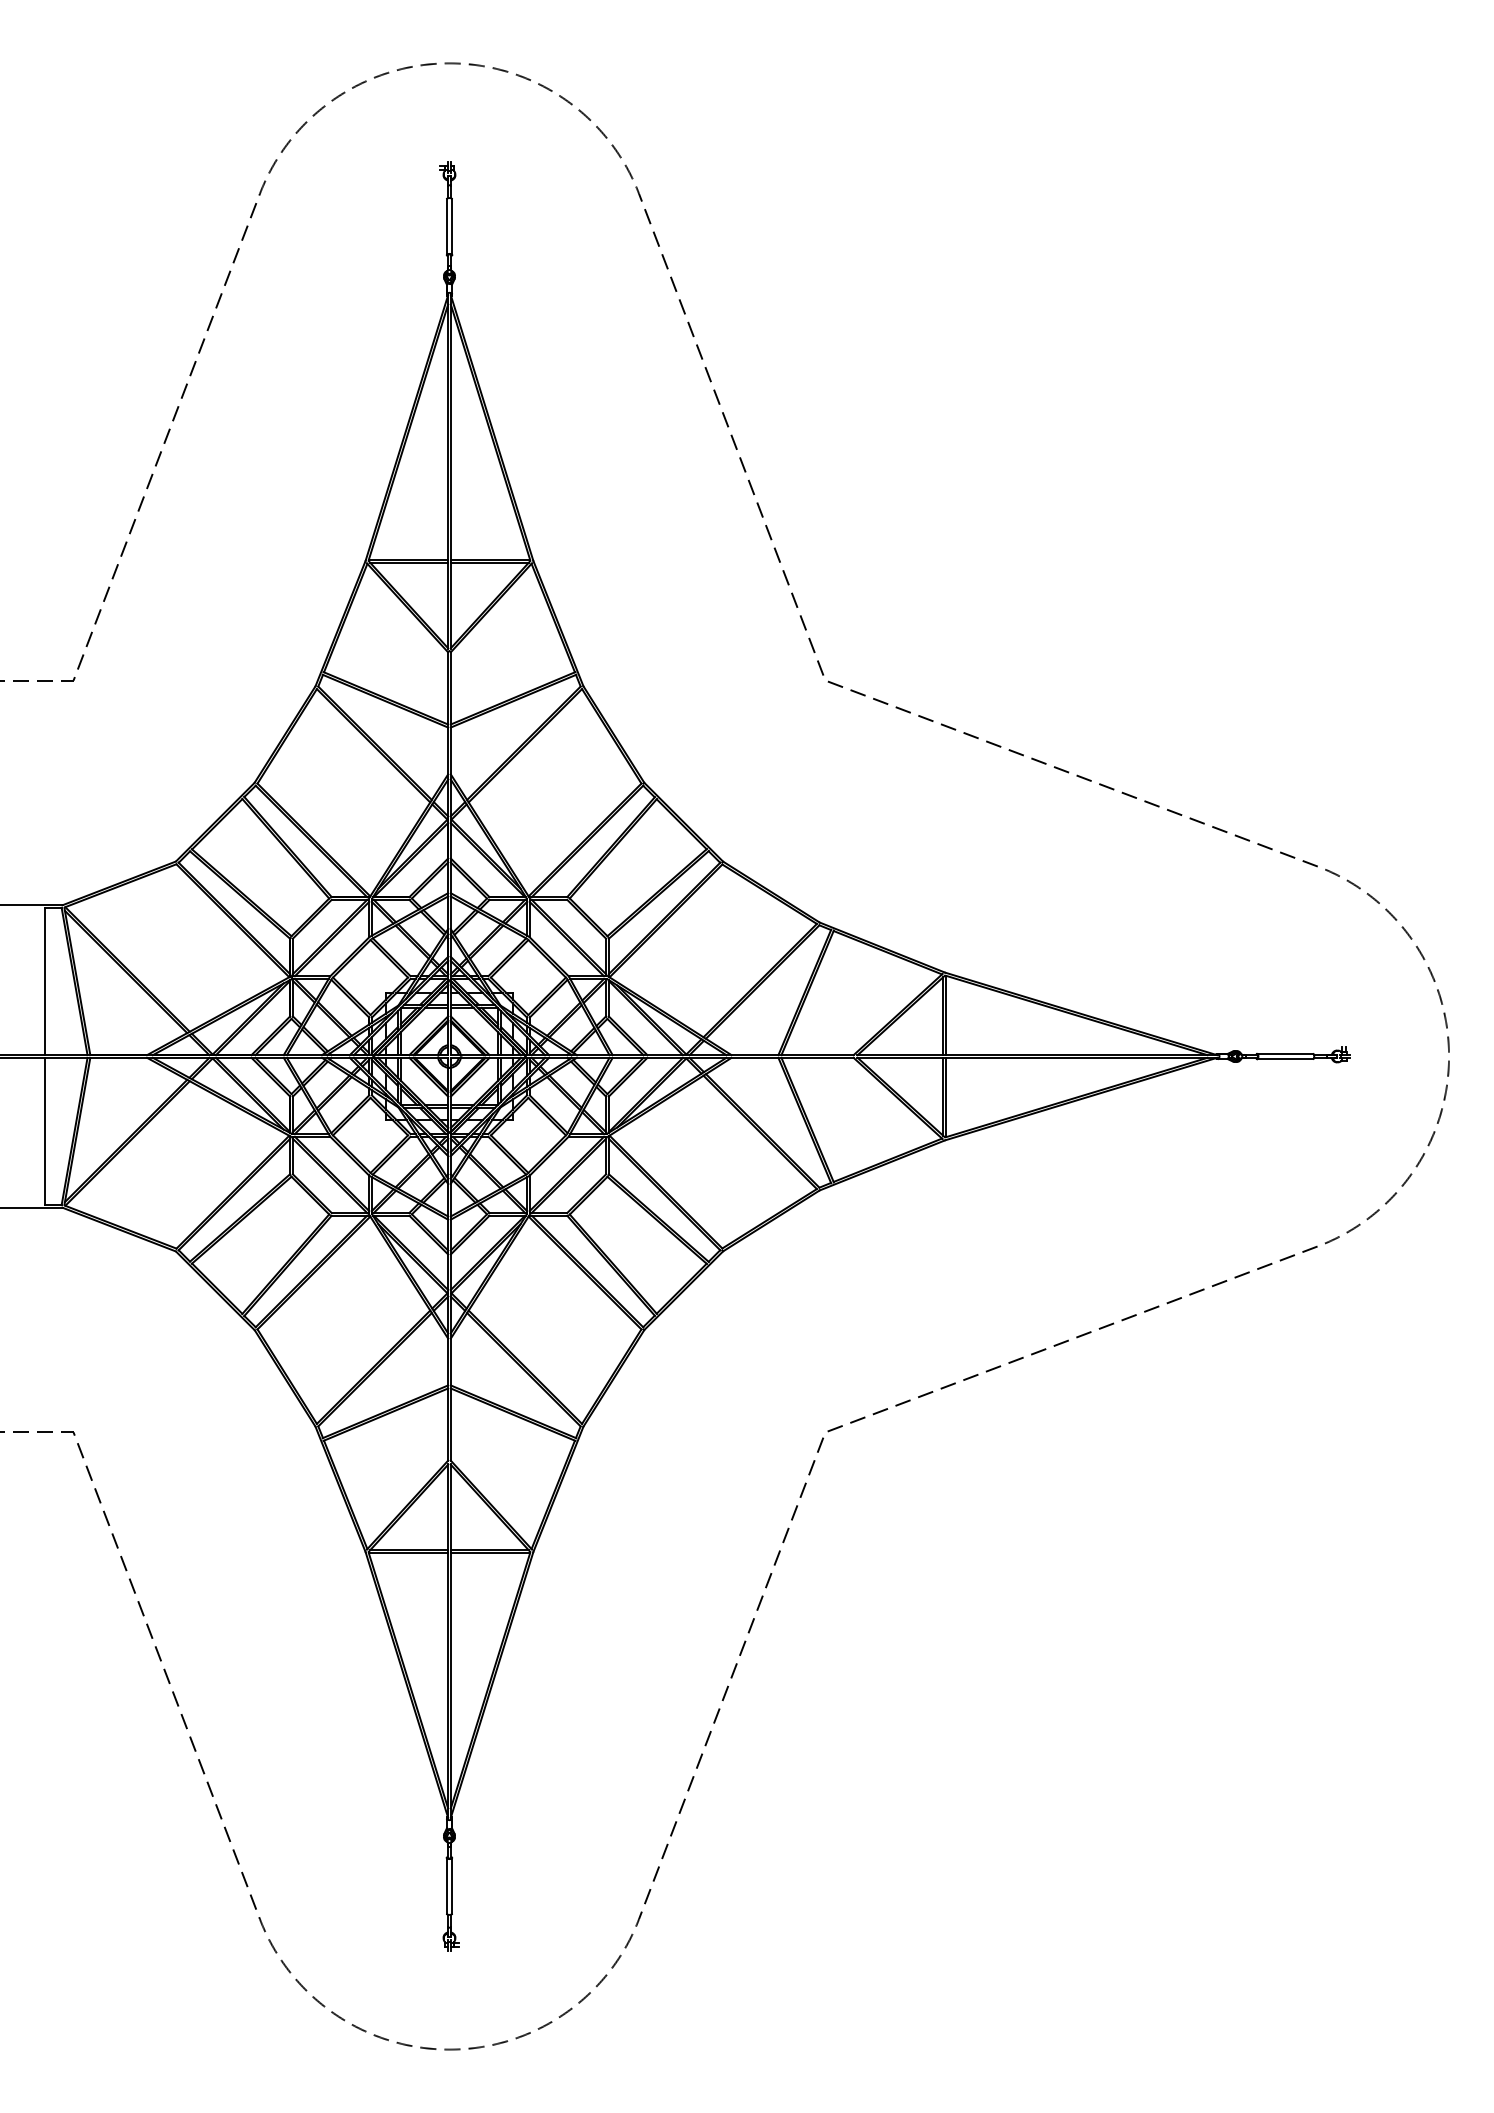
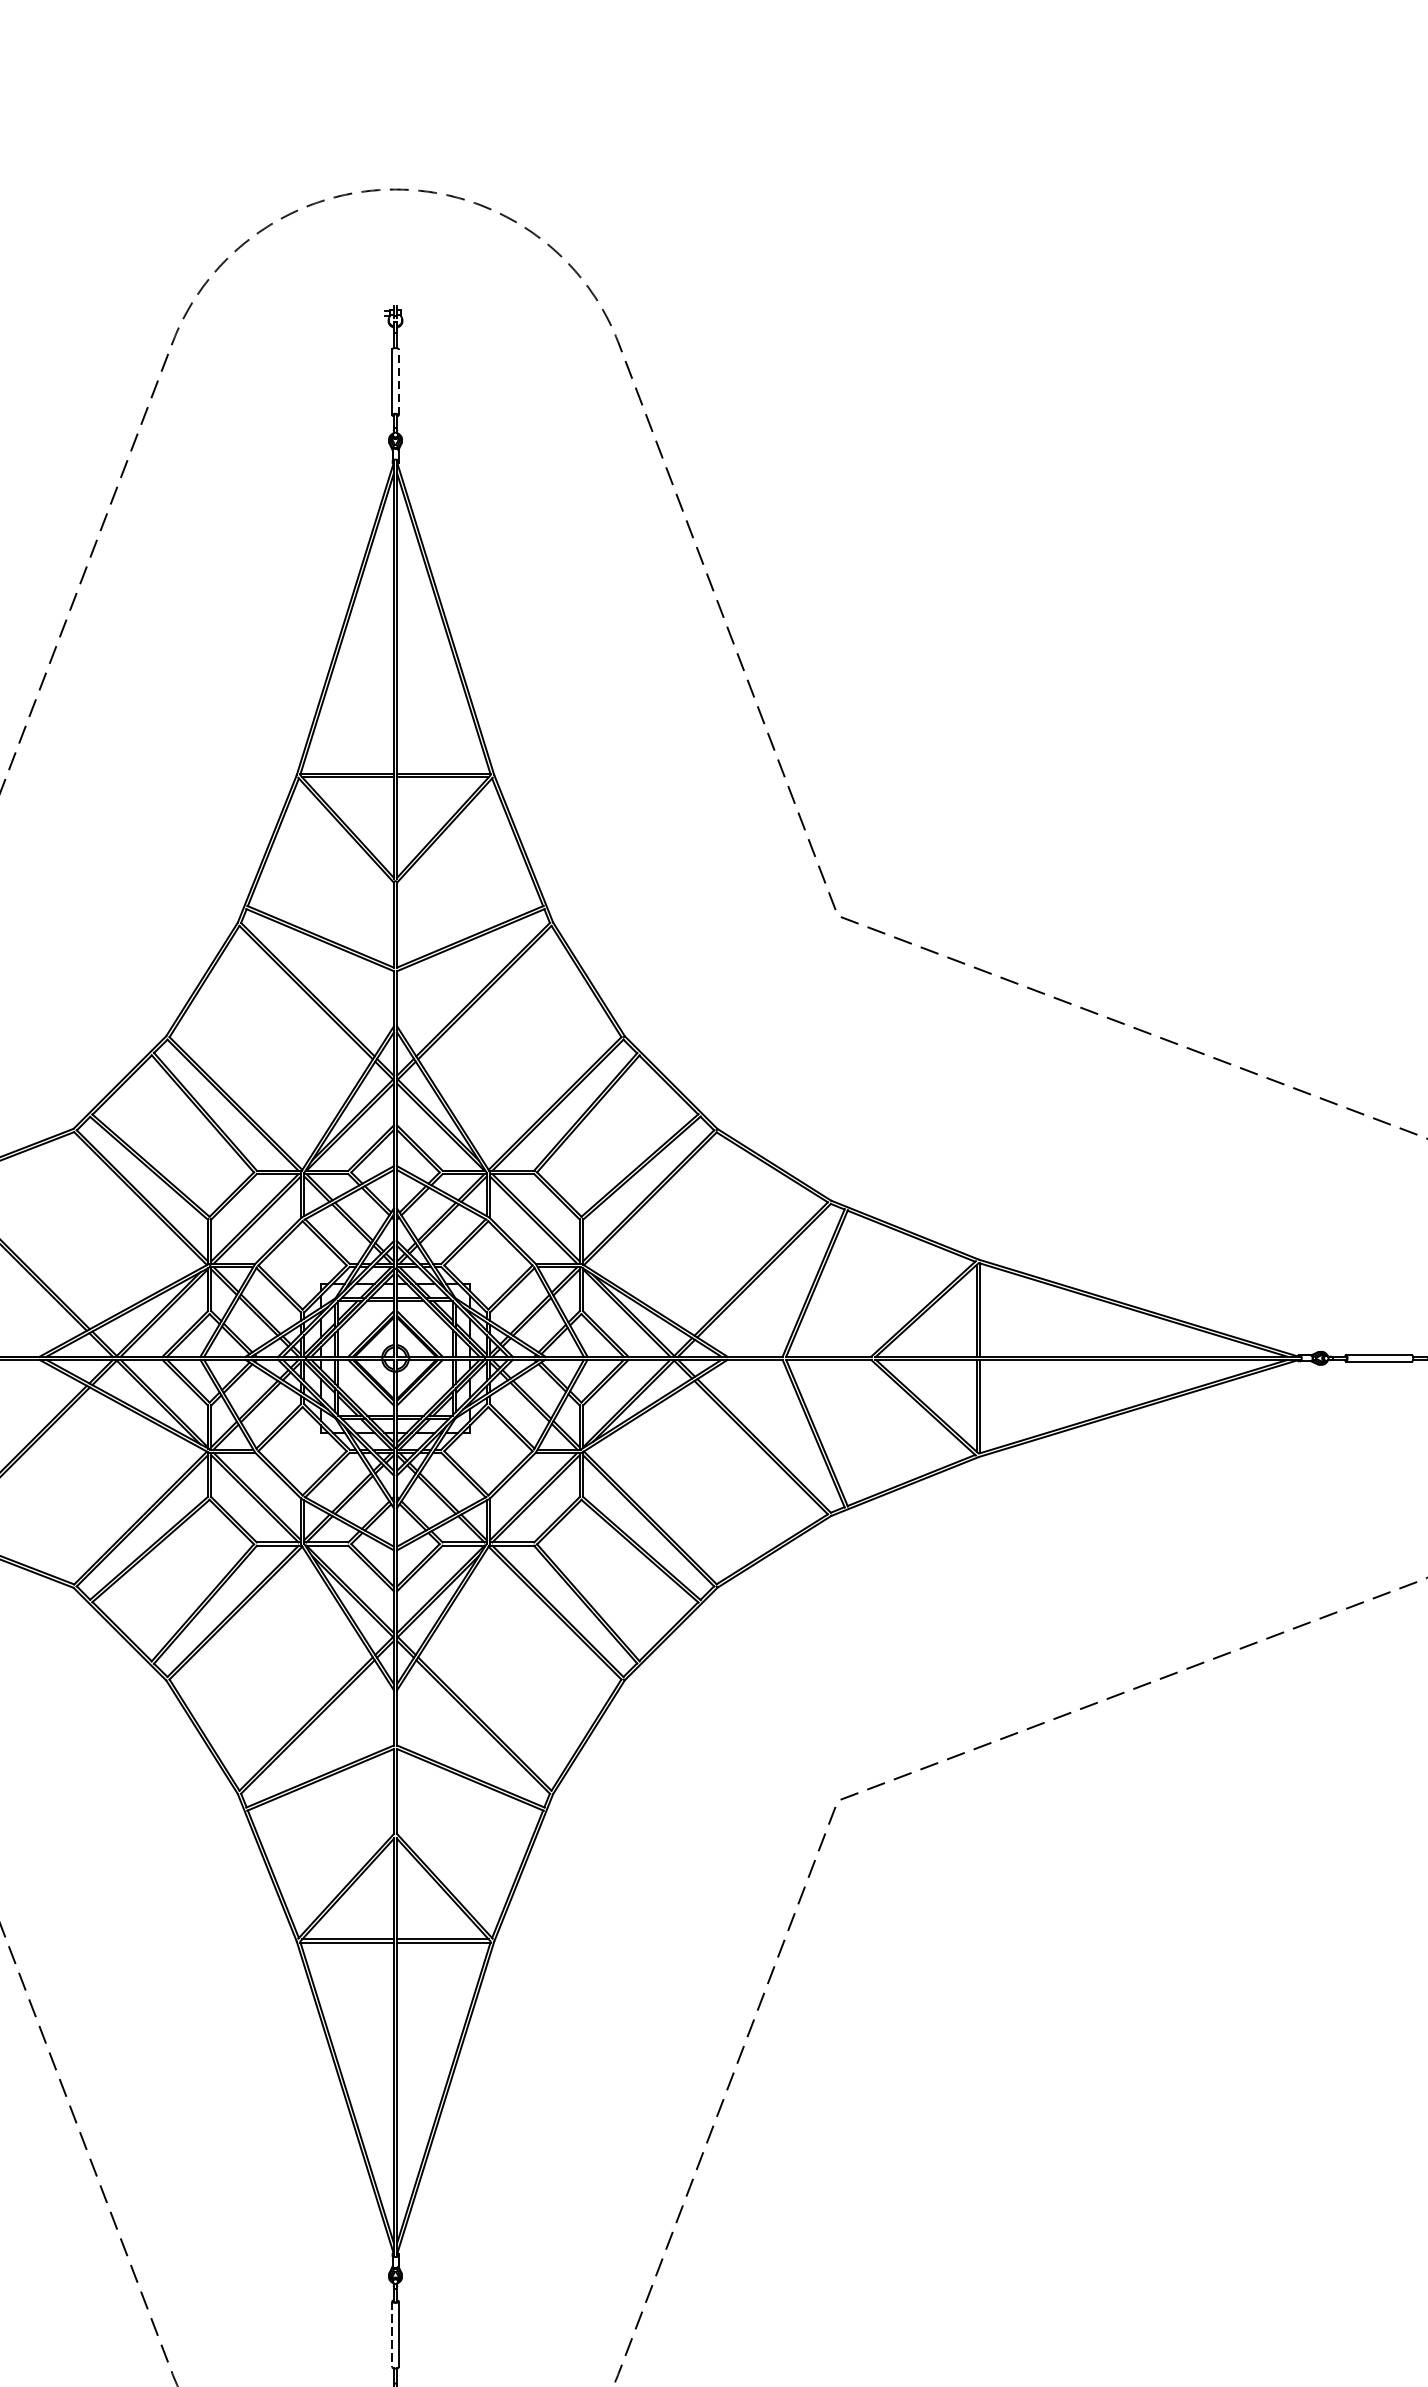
line: (452, 227) -> (399, 382), solid -> dashed
line: (446, 1885) -> (392, 2333), solid -> dashed

